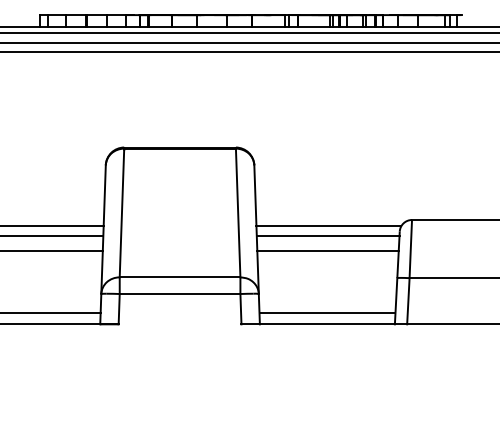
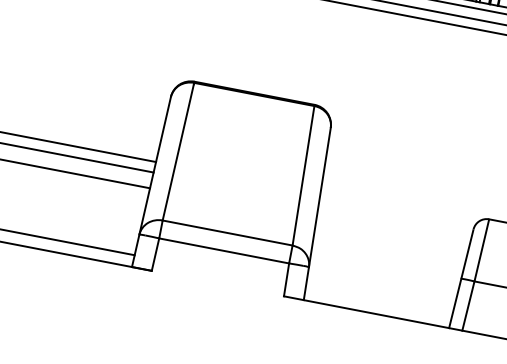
line: (328, 226) -> (397, 209), removed
line: (327, 235) -> (394, 218), removed
line: (327, 250) -> (391, 234), removed
line: (327, 313) -> (378, 302), removed

